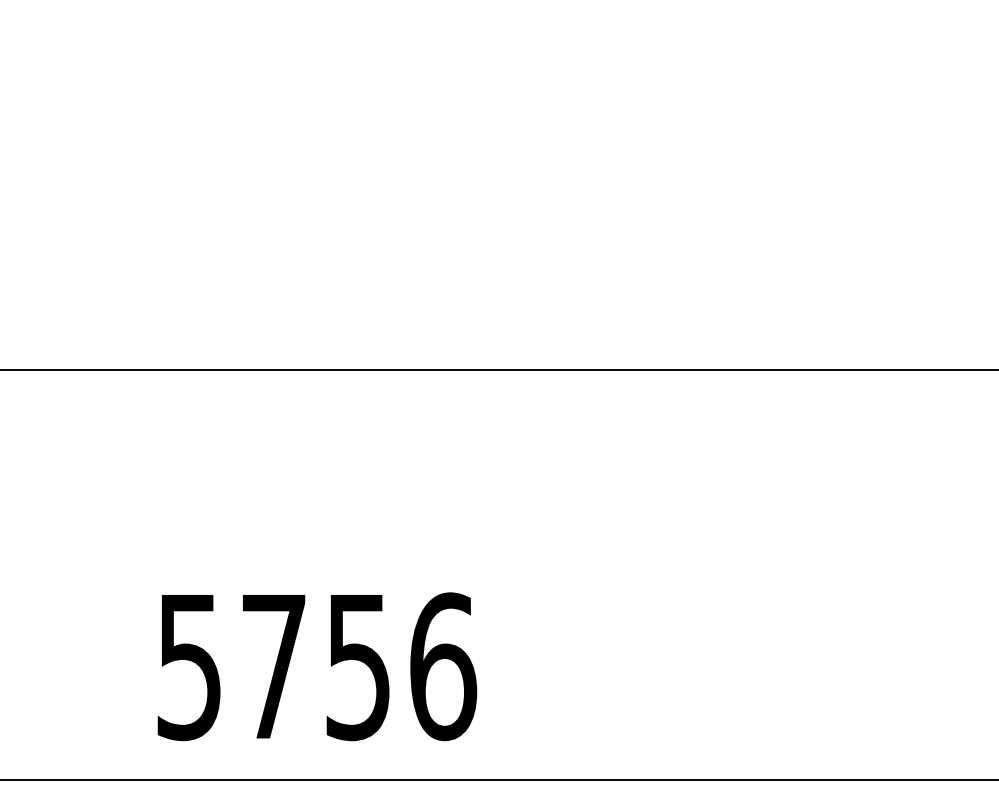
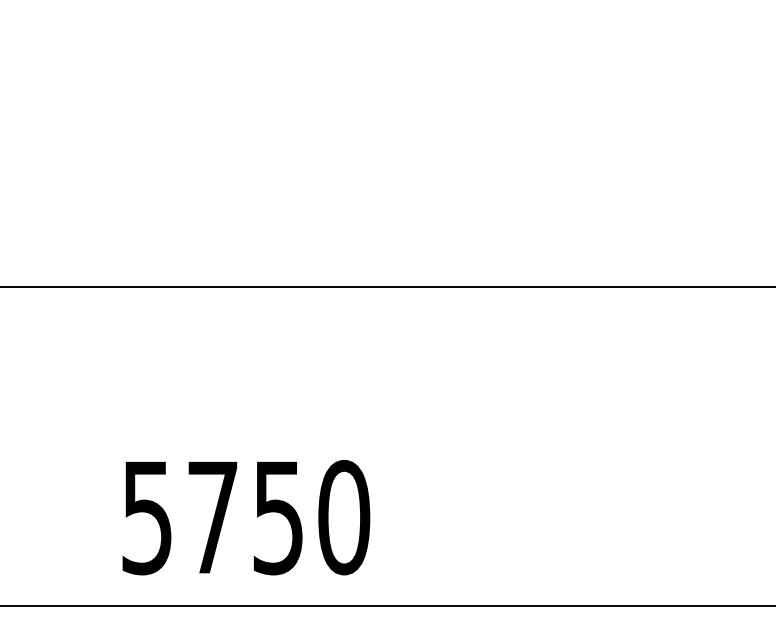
text: (443, 666) -> (344, 517), 5756 -> 5750

